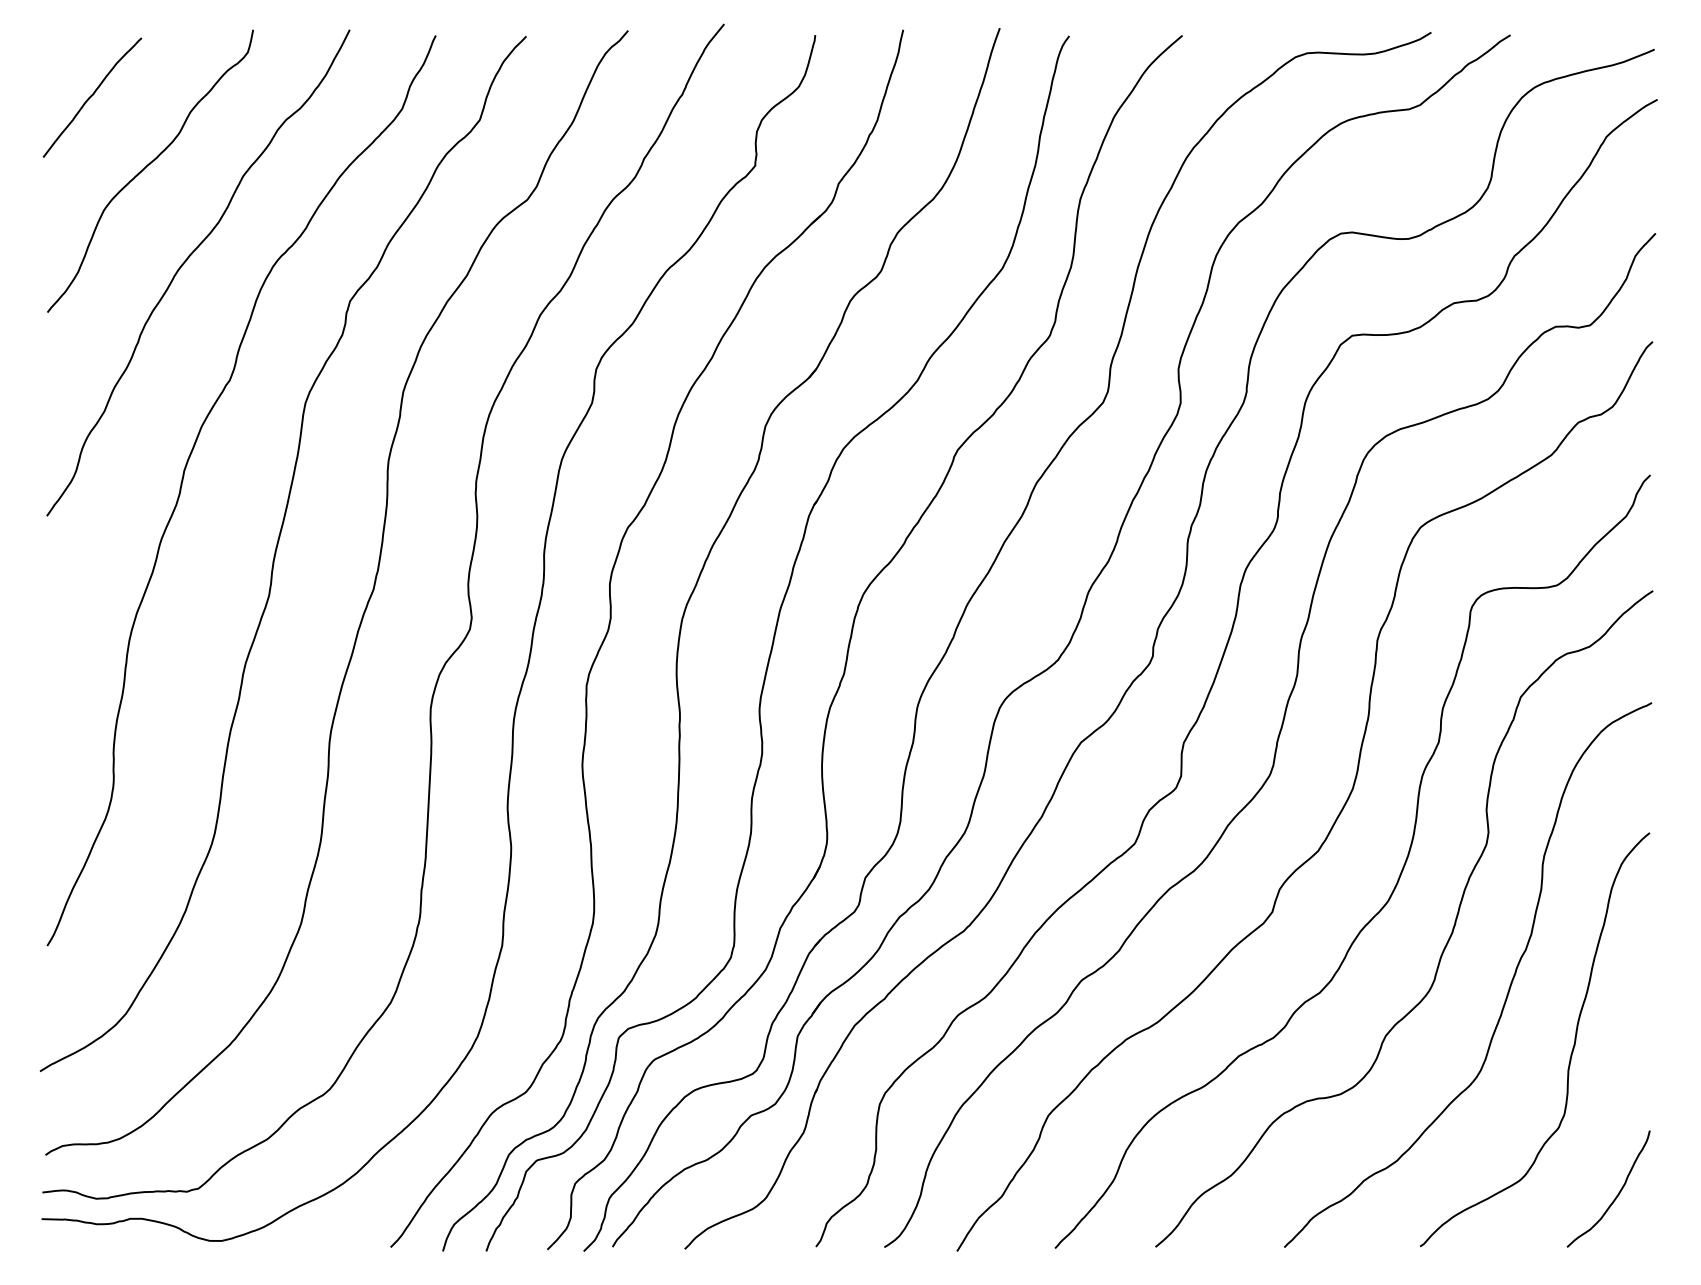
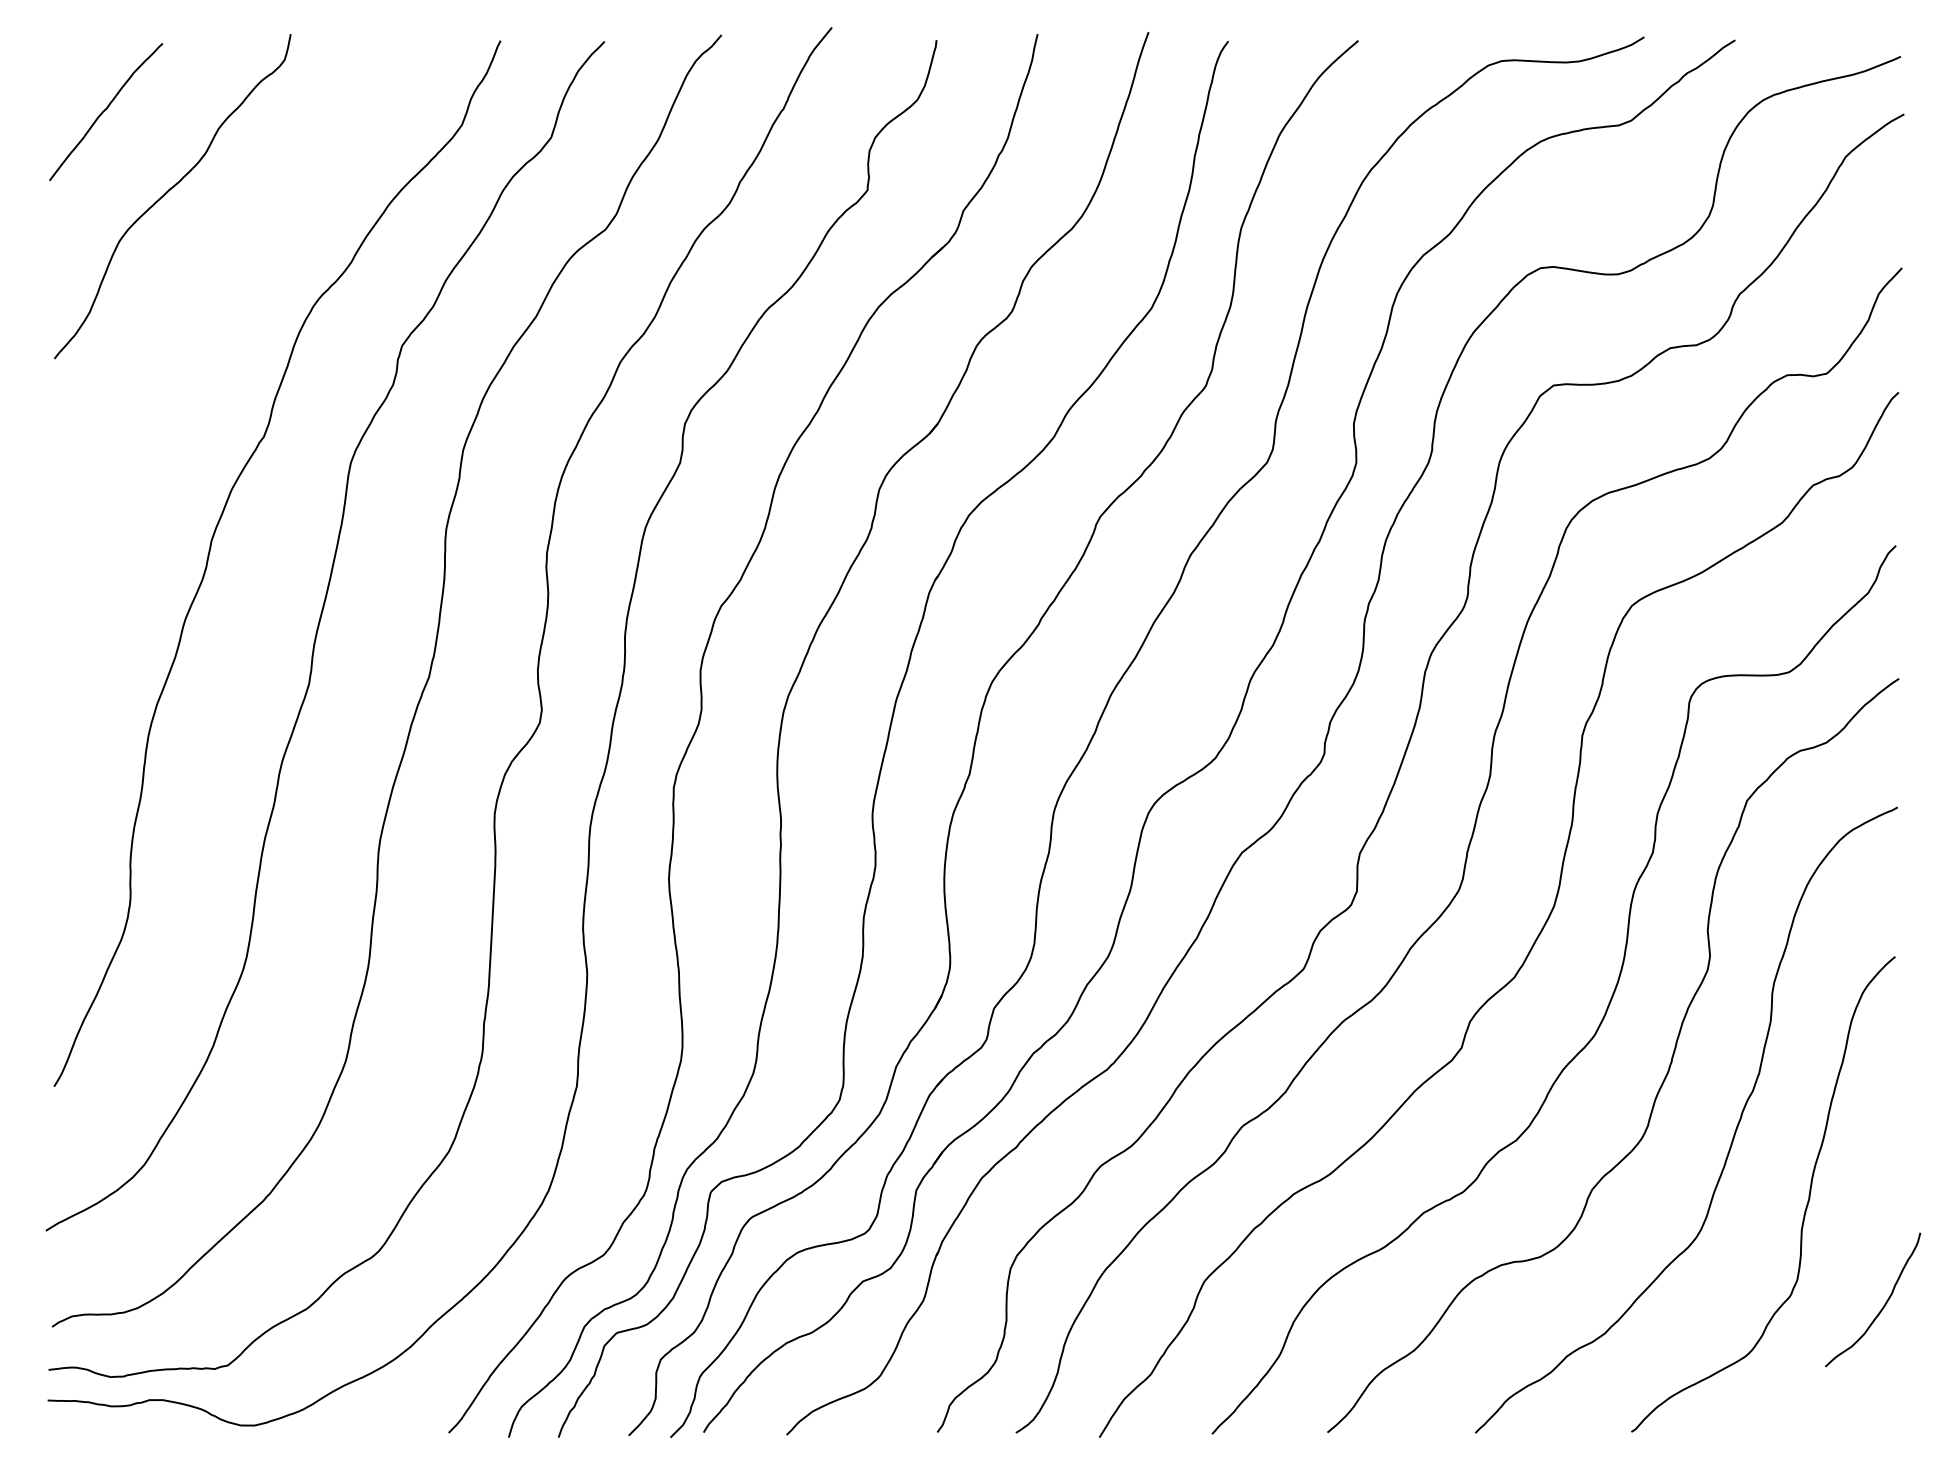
curve: (185, 263) -> (212, 302), removed
curve: (1617, 1193) -> (1883, 1305), moved

